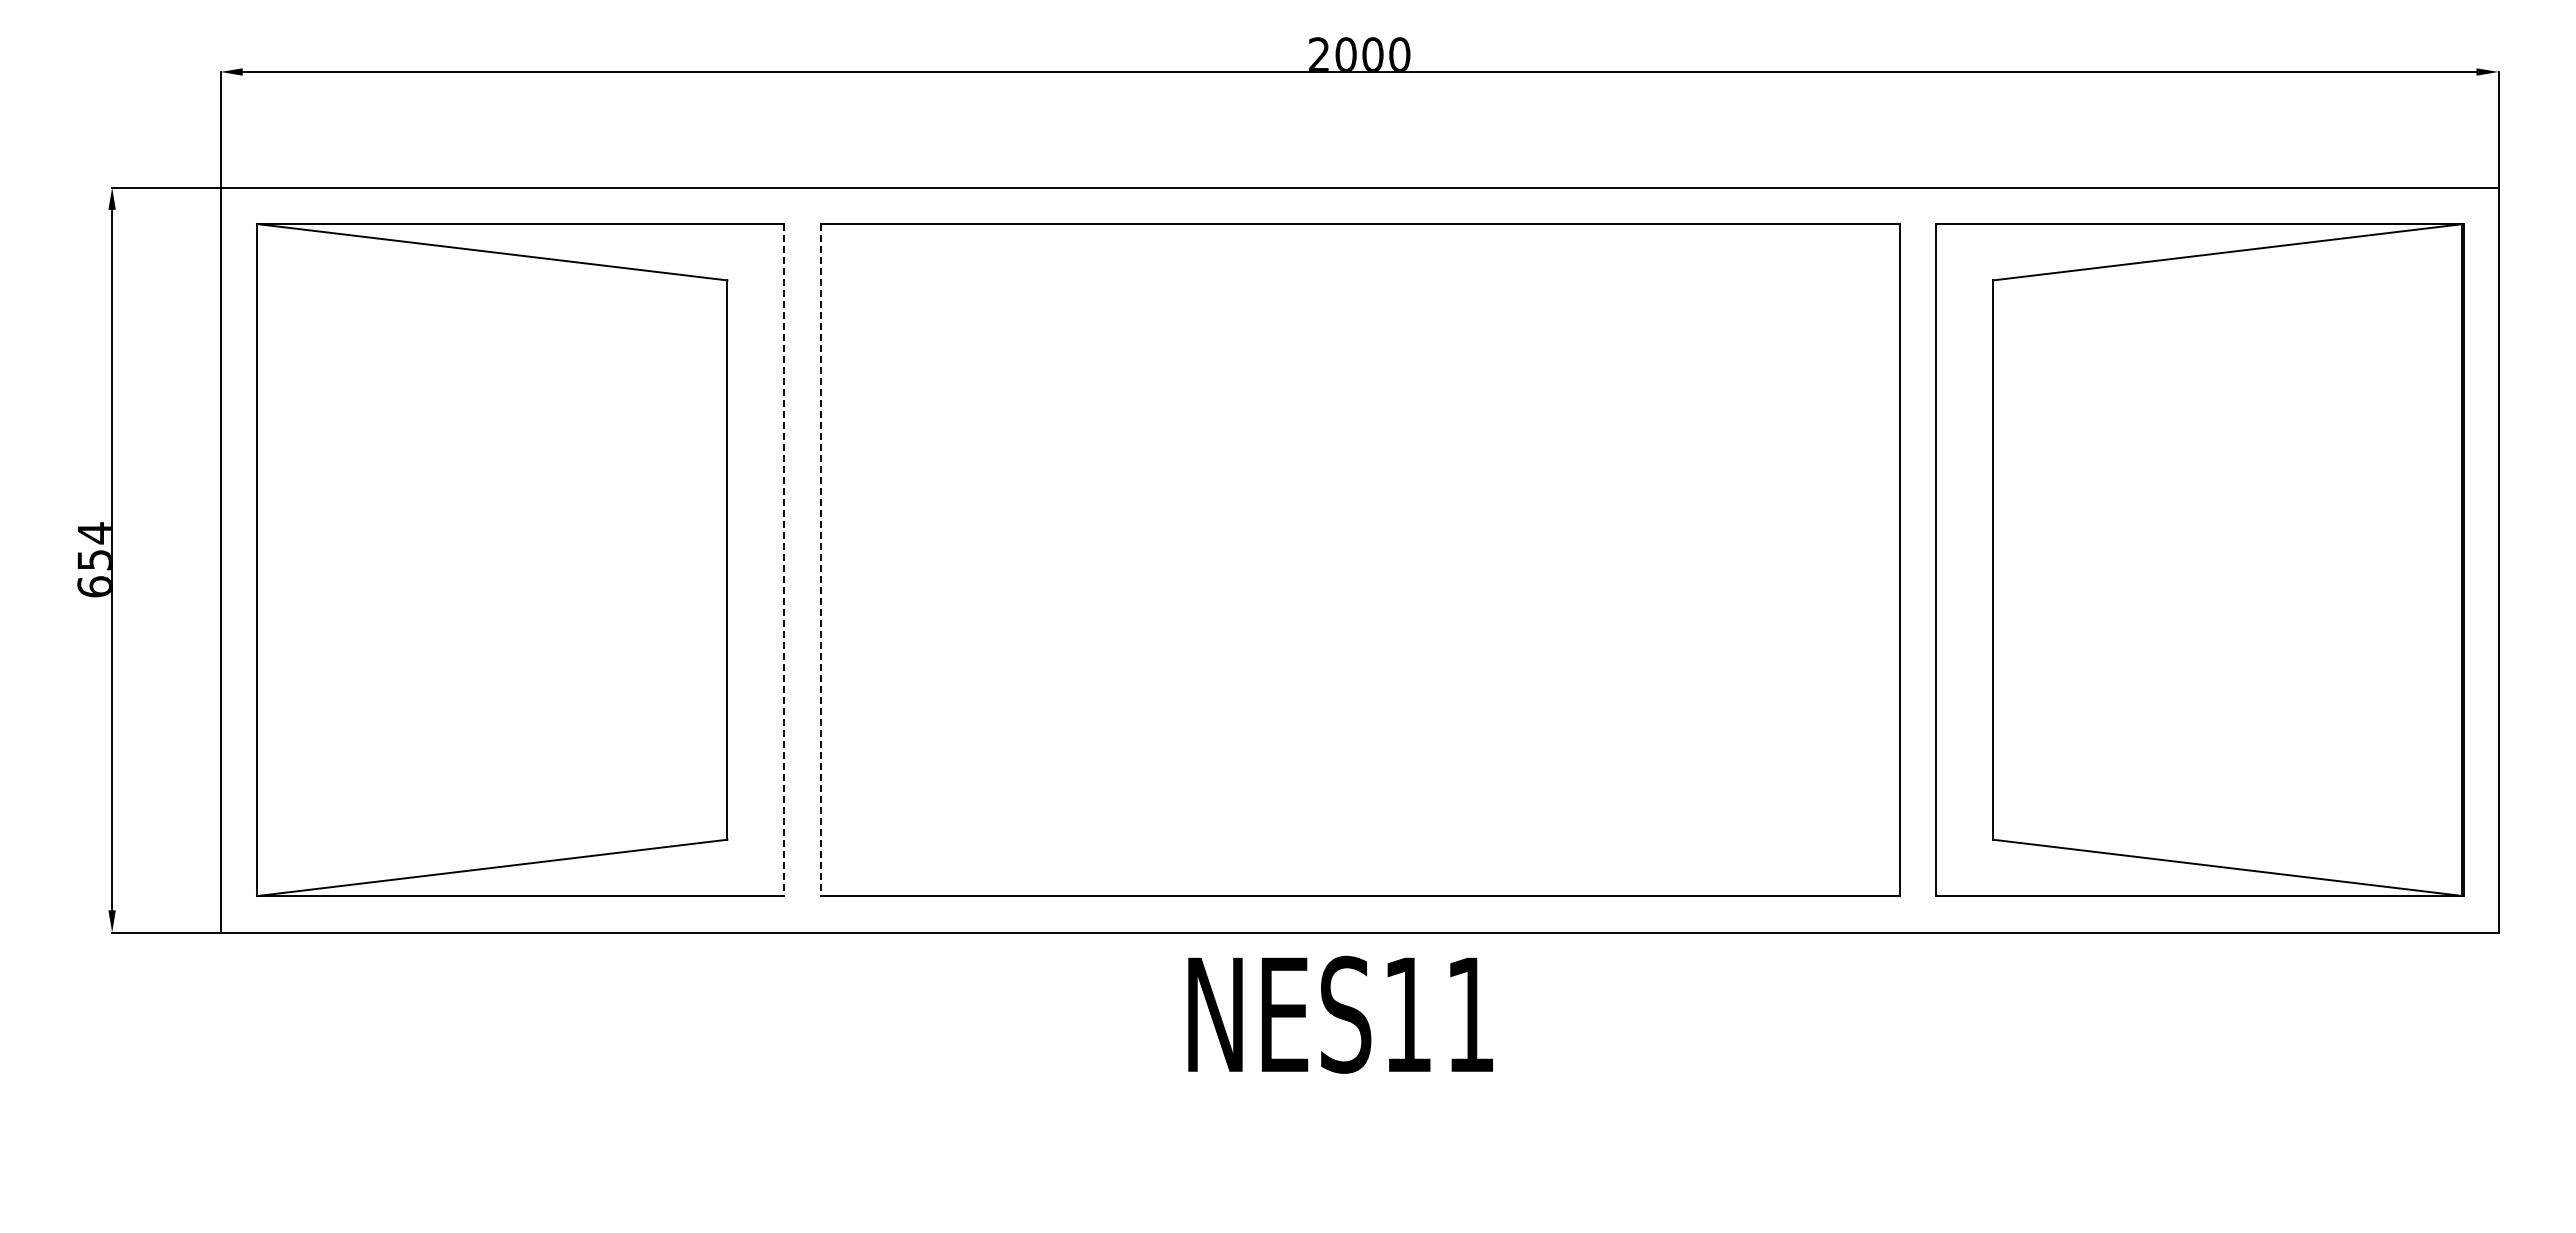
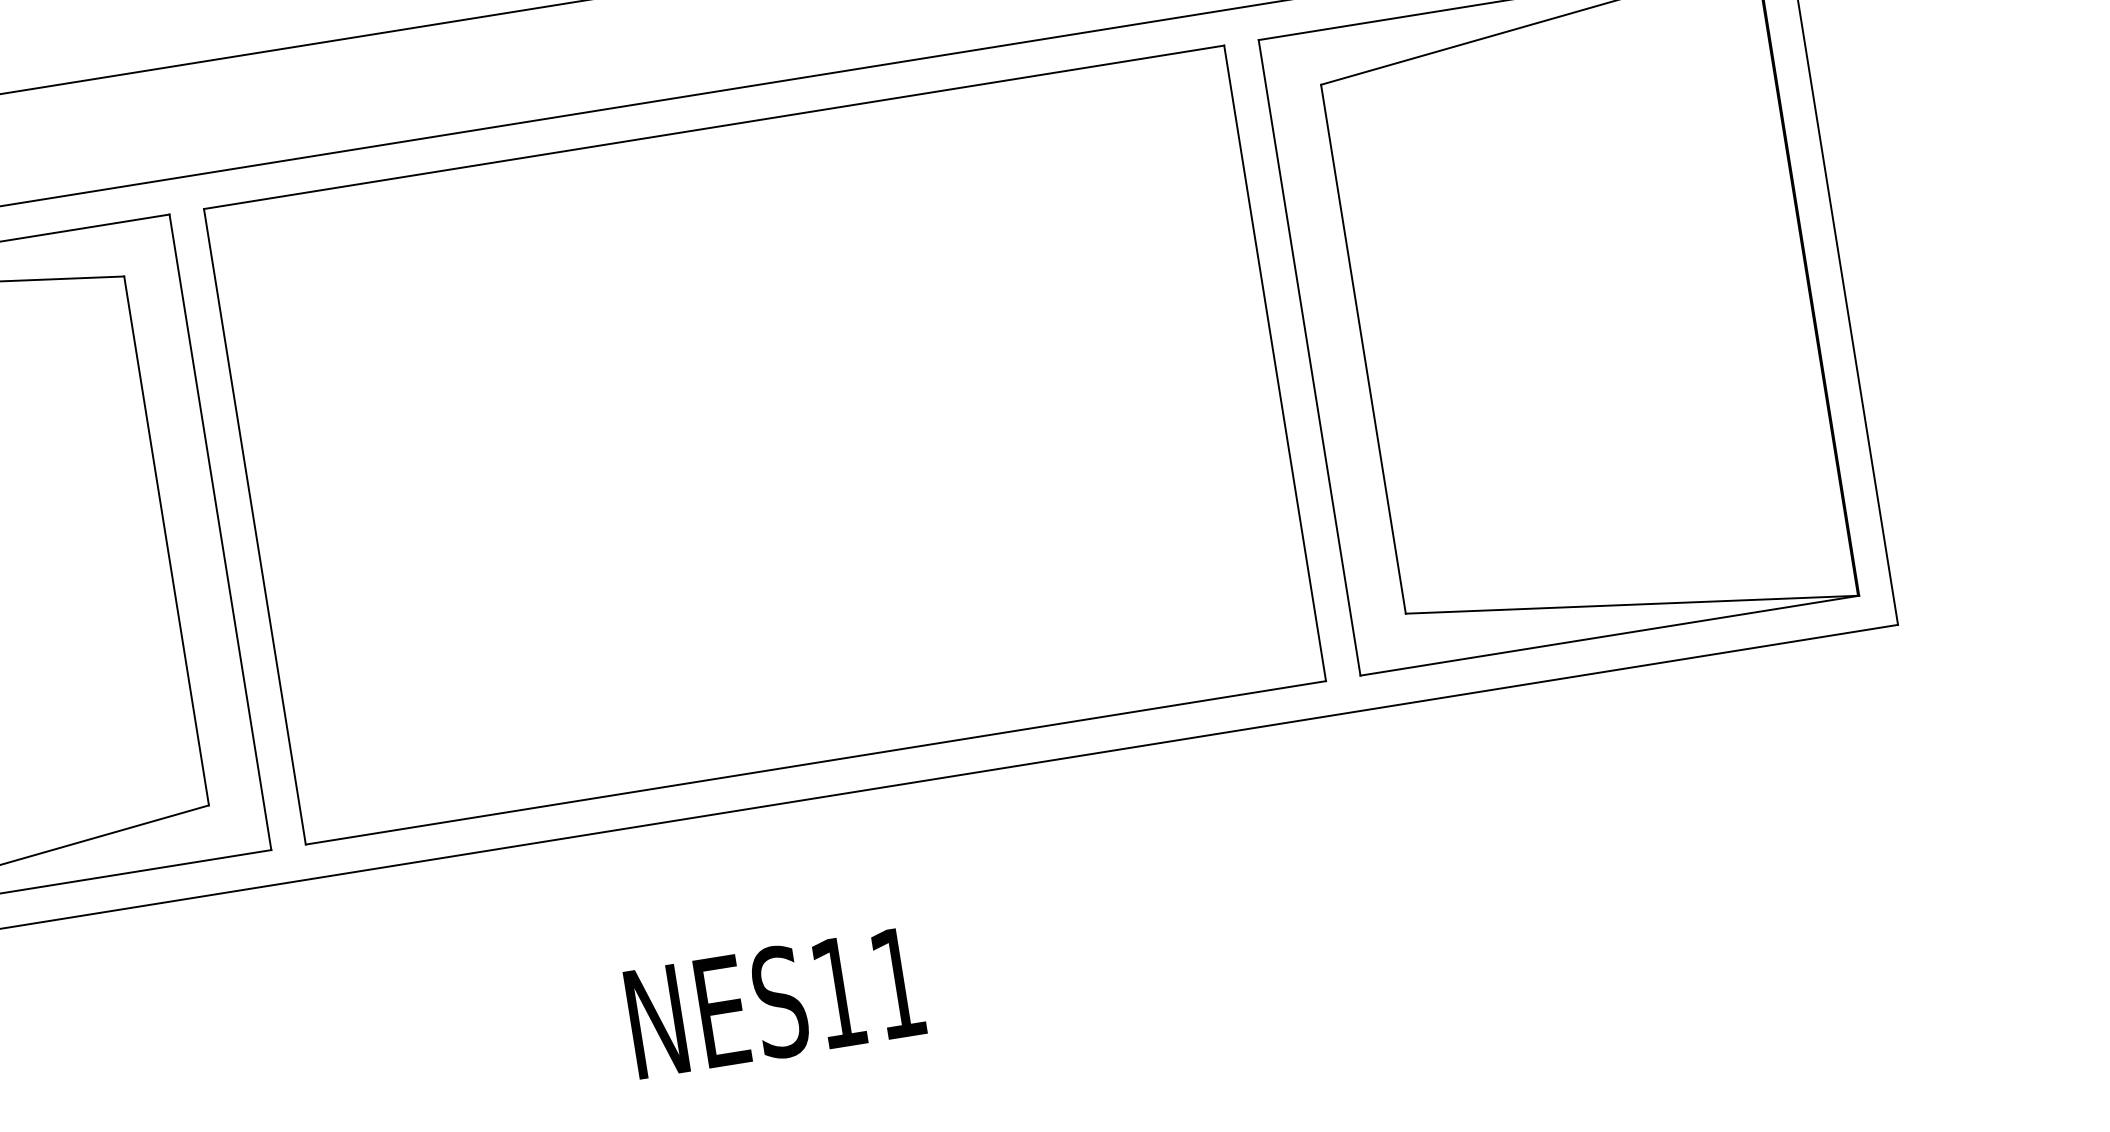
line: (784, 560) -> (220, 532), dashed -> solid
line: (820, 560) -> (254, 527), dashed -> solid
text: (1340, 1014) -> (775, 1002), moved

